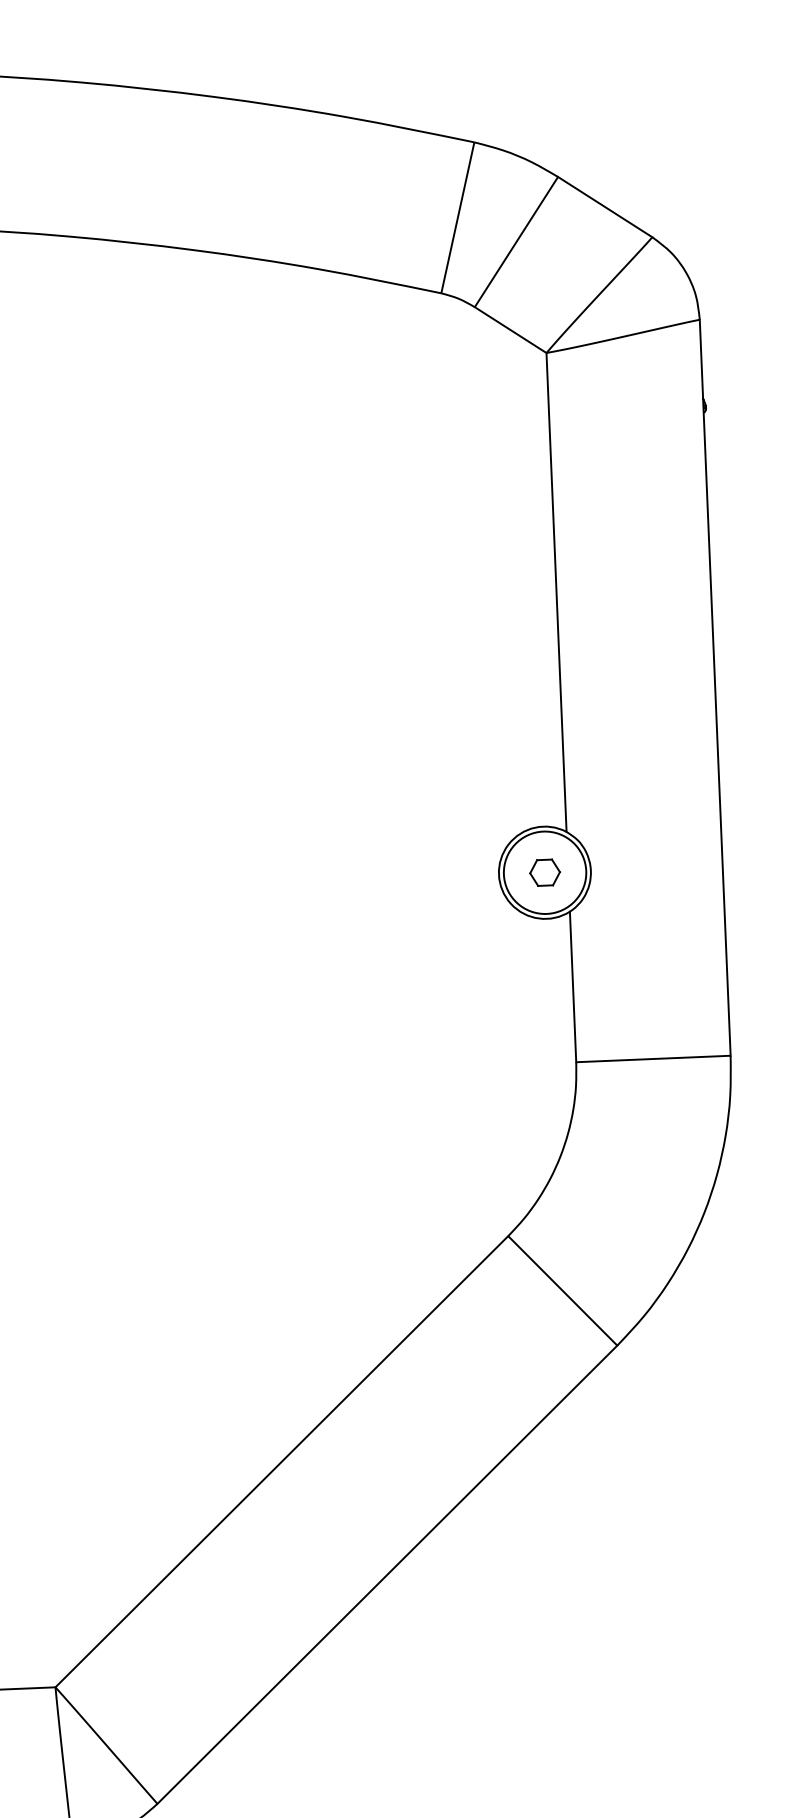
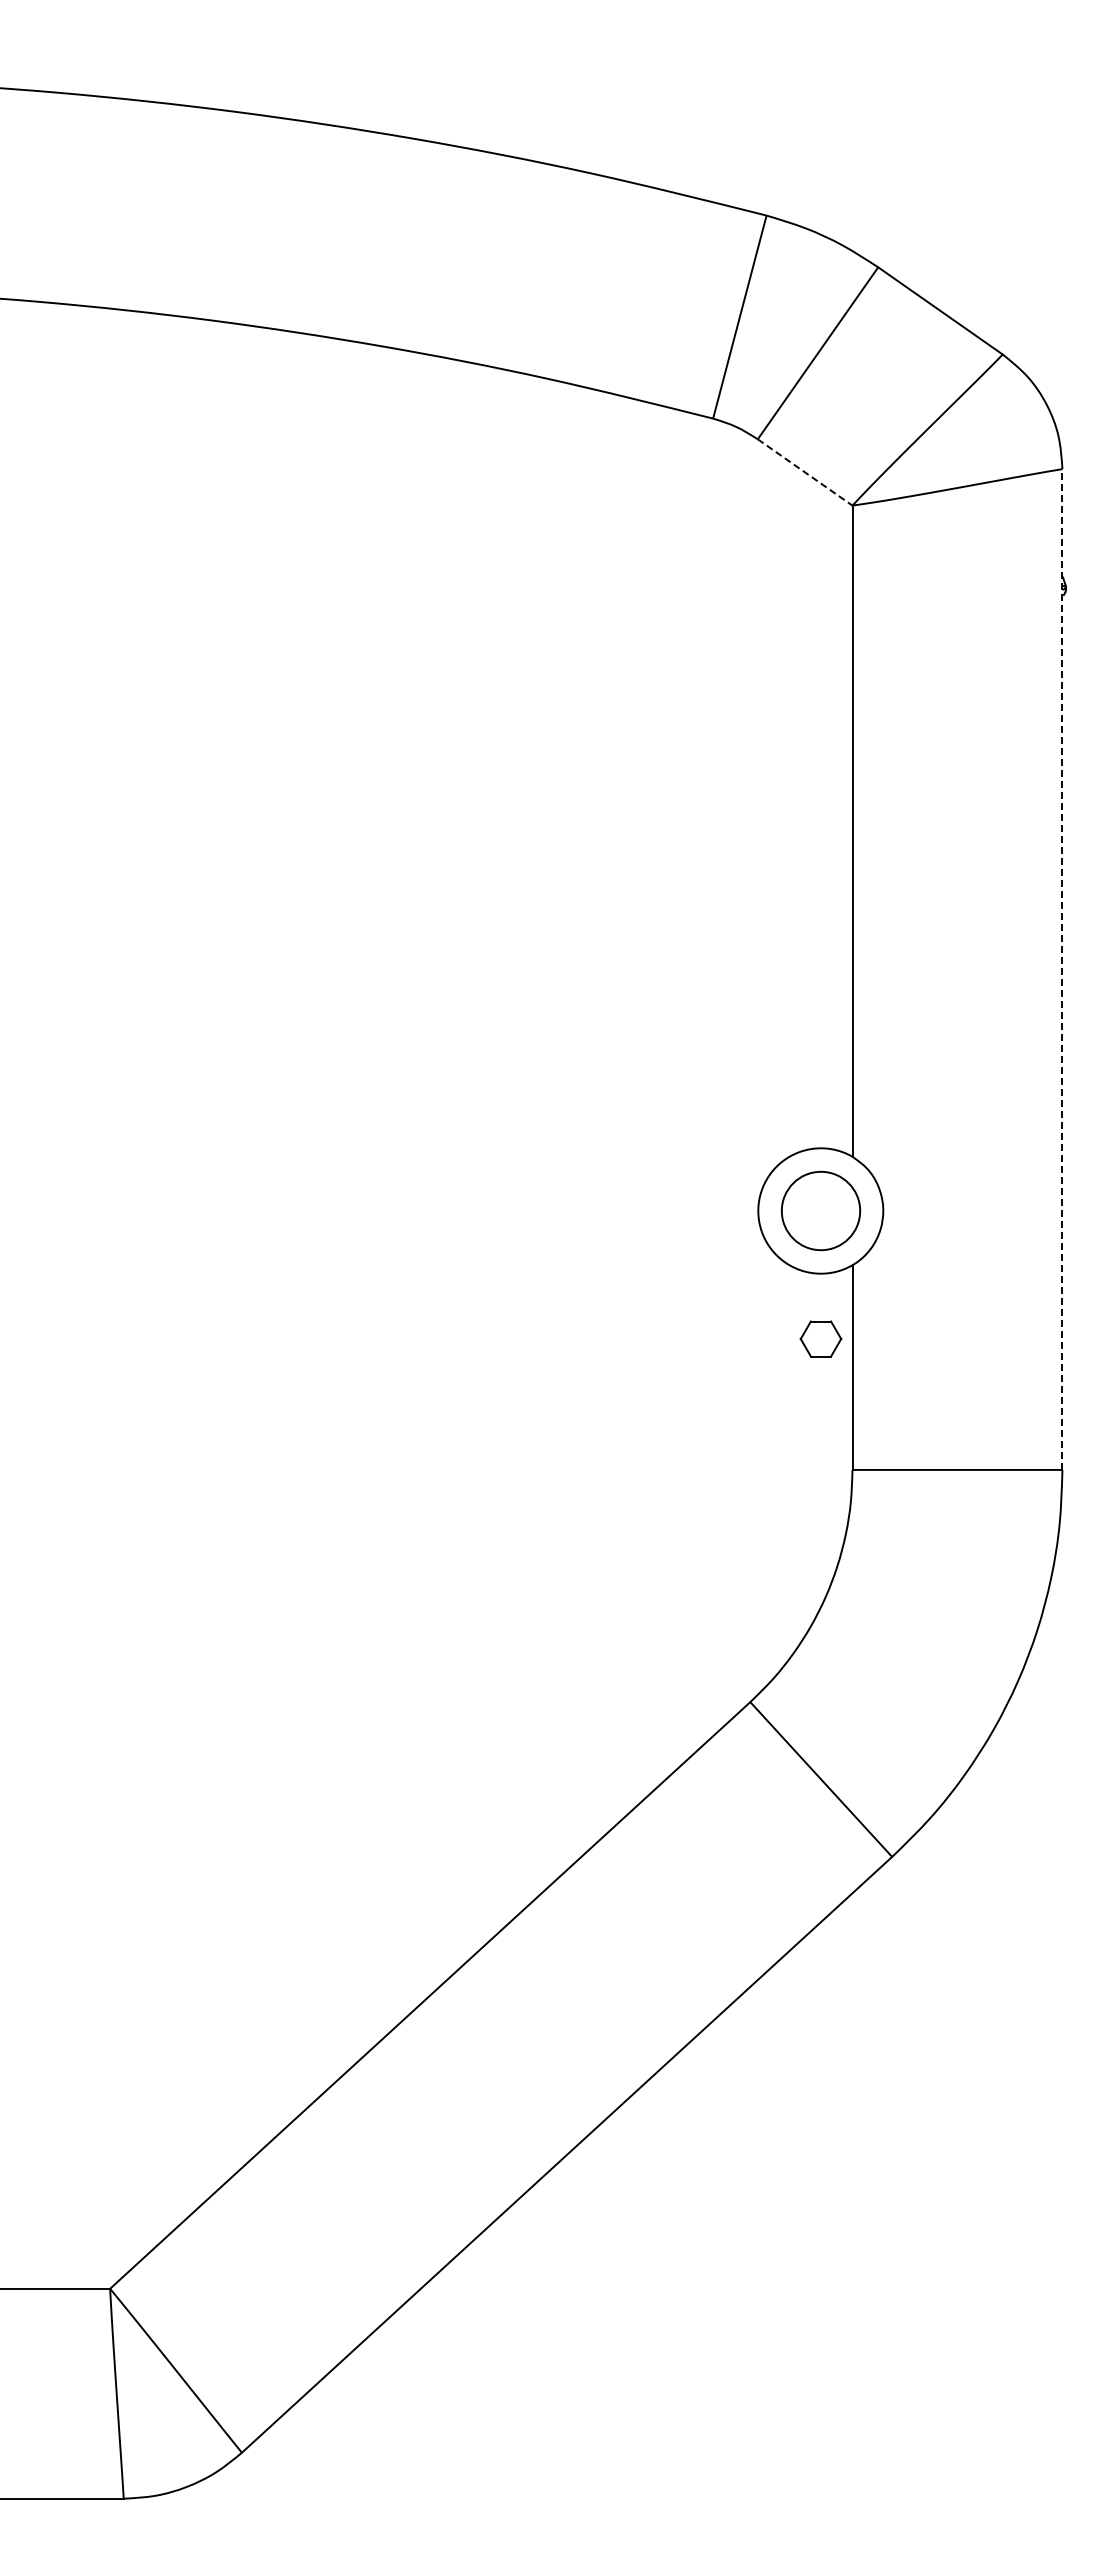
line: (510, 330) -> (805, 472), solid -> dashed
line: (715, 687) -> (1062, 969), solid -> dashed
part: (544, 872) -> (820, 1338), moved
circle: (544, 873) -> (820, 1211), size x0.7

